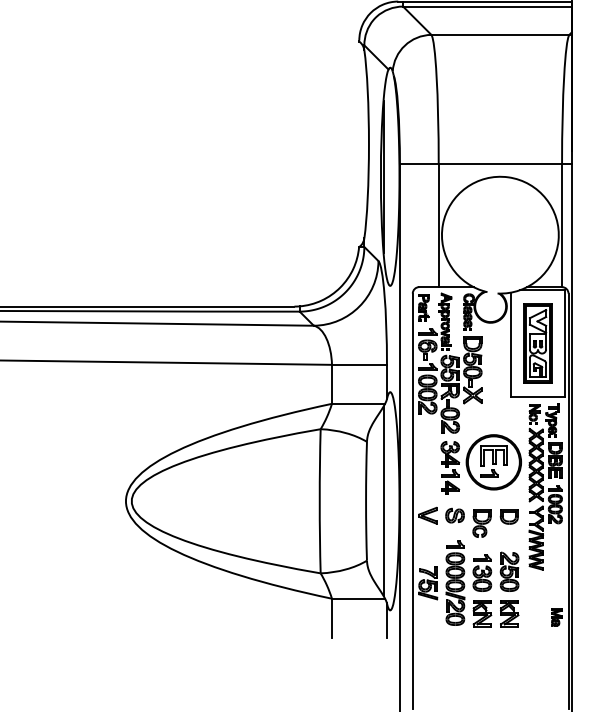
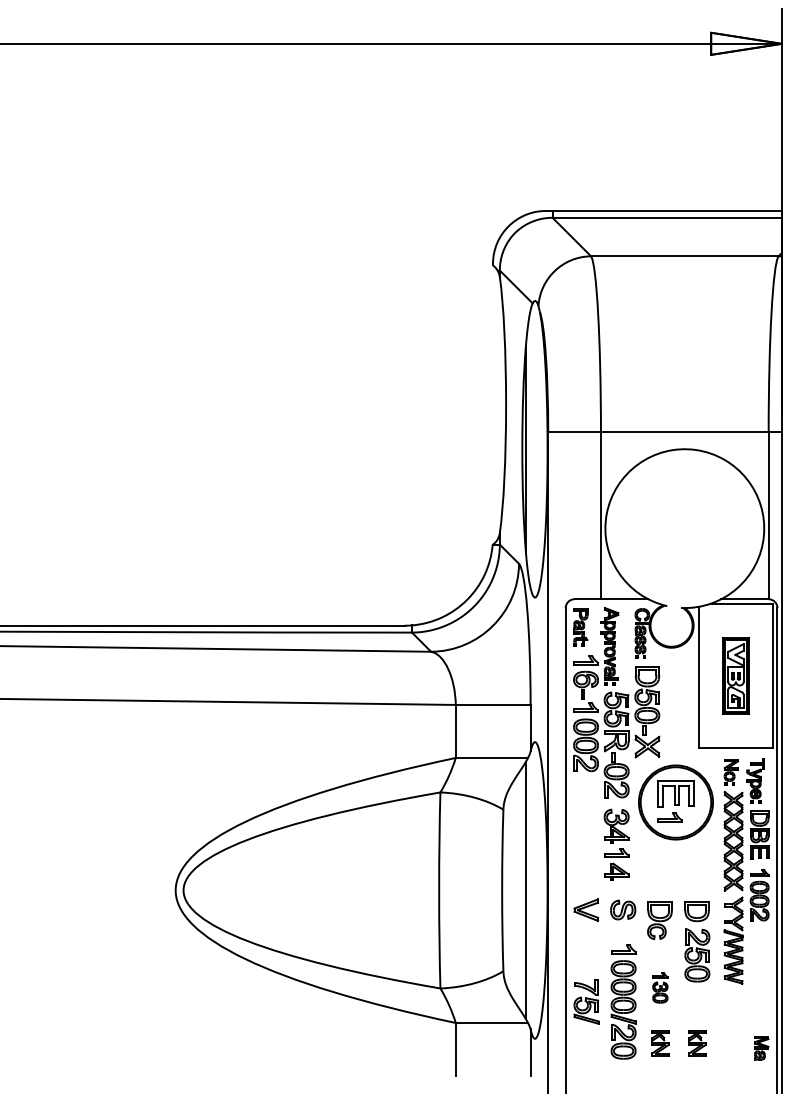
part: (537, 343) -> (735, 675), size x0.7
part: (493, 462) -> (675, 802), moved
part: (509, 571) -> (697, 955), moved
part: (482, 572) -> (660, 987), size x0.6
part: (482, 613) -> (660, 1043), size x0.7
part: (509, 613) -> (697, 1043), size x0.7

